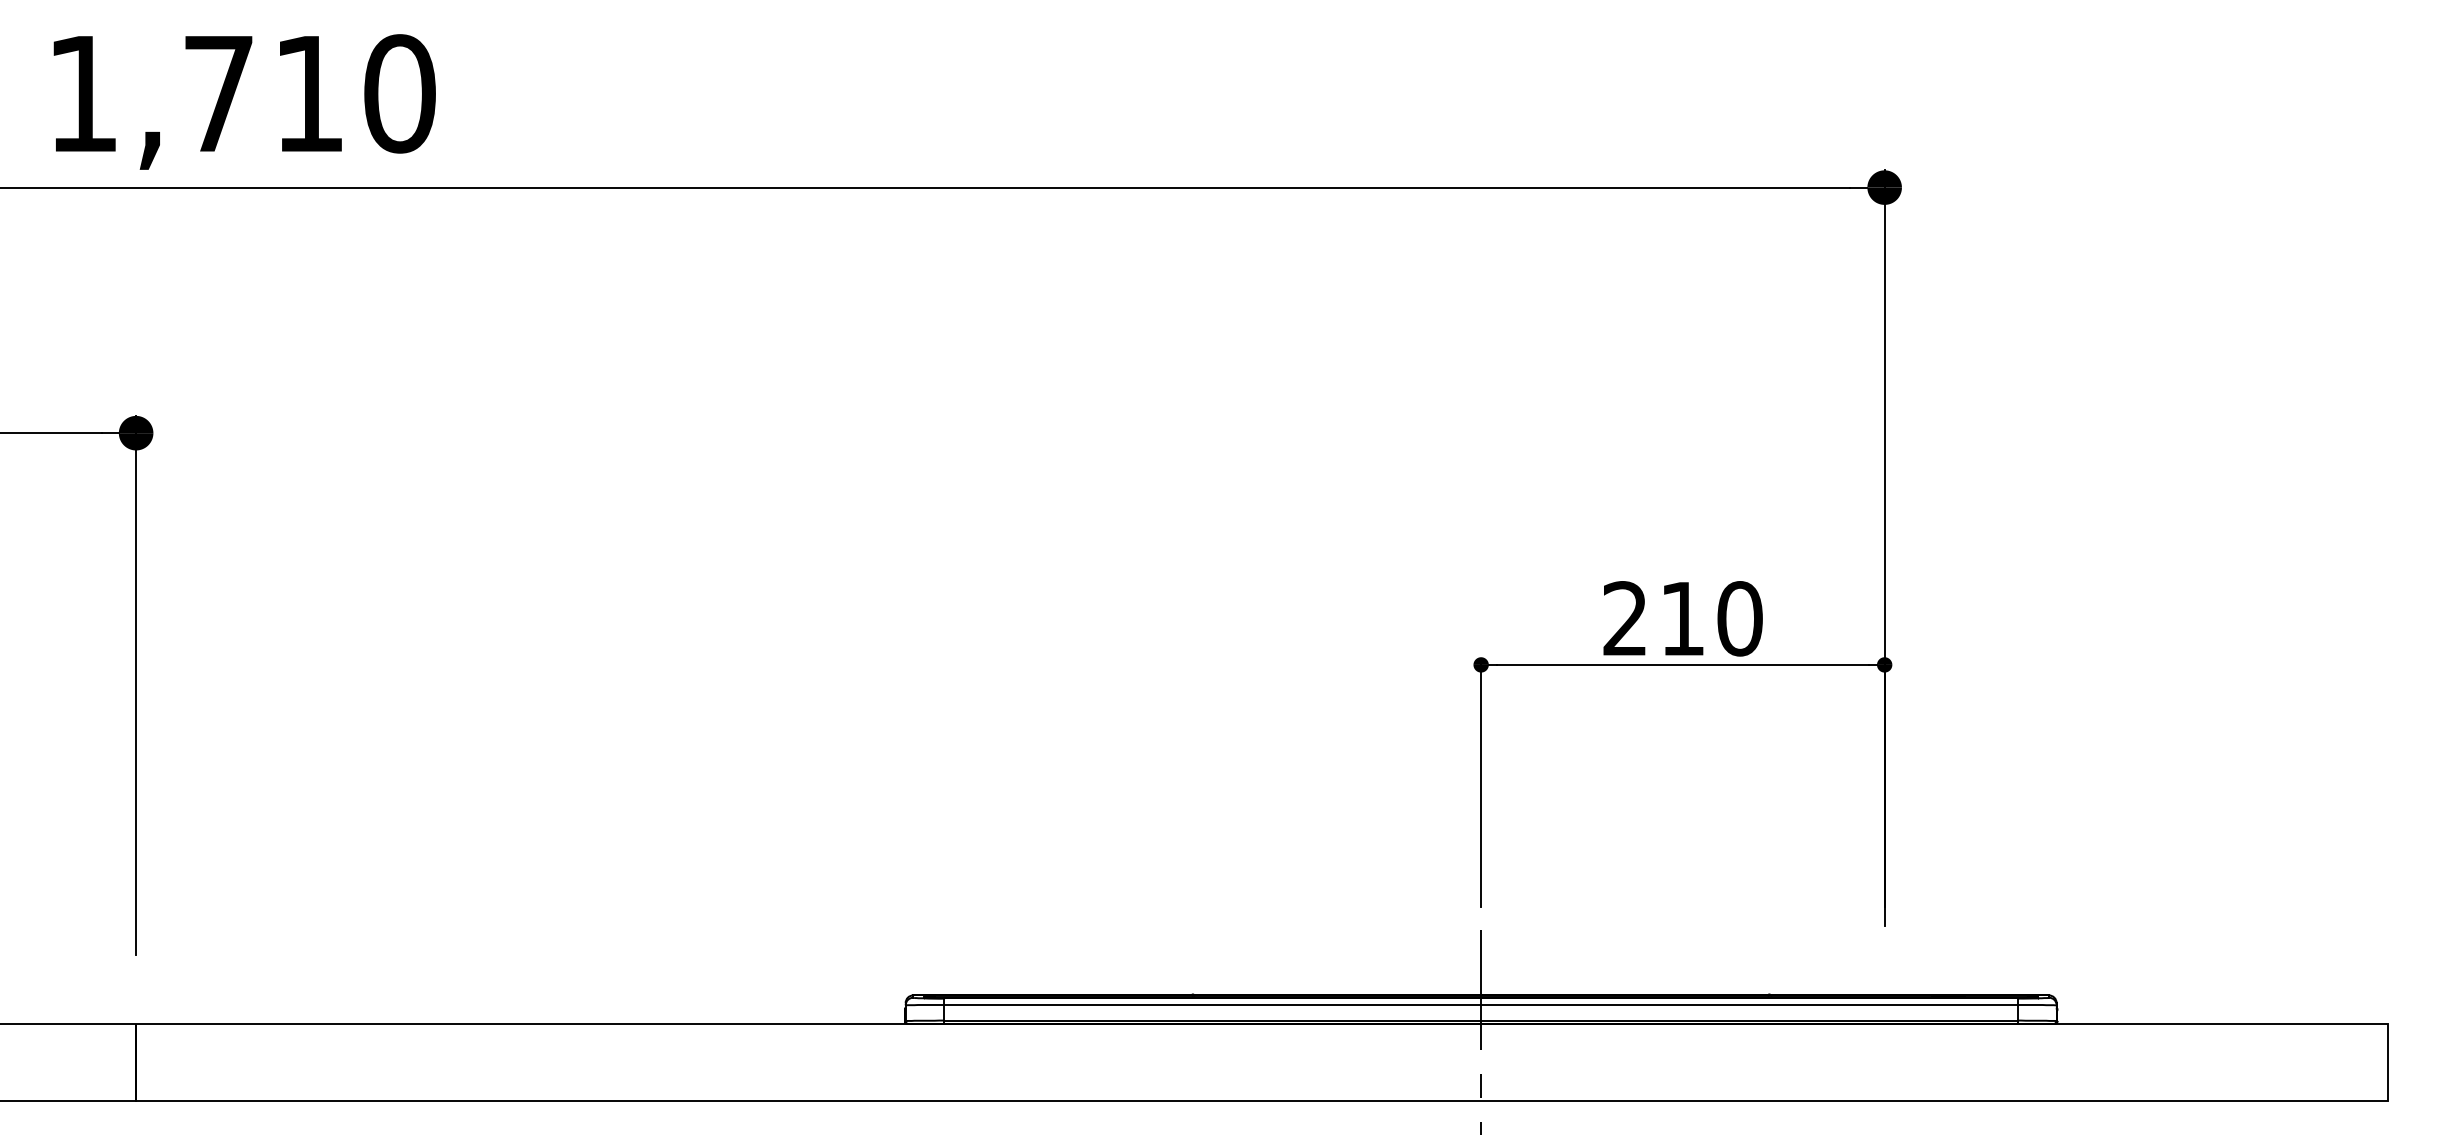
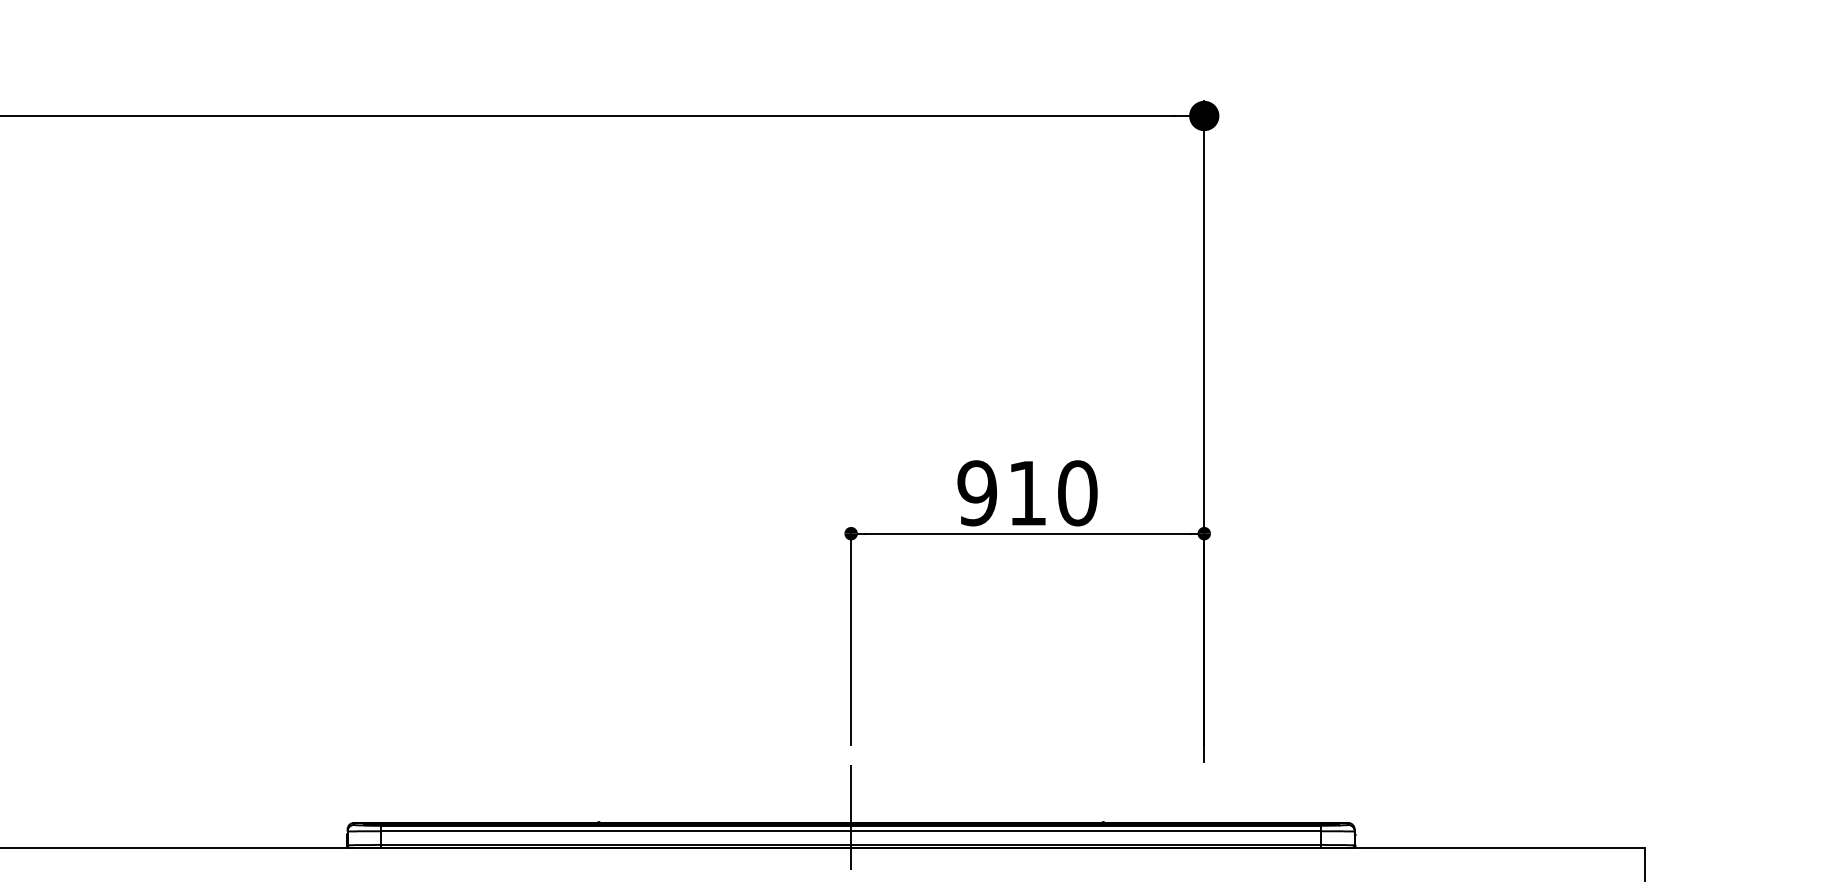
text: (1624, 618) -> (976, 493), 210 -> 910

